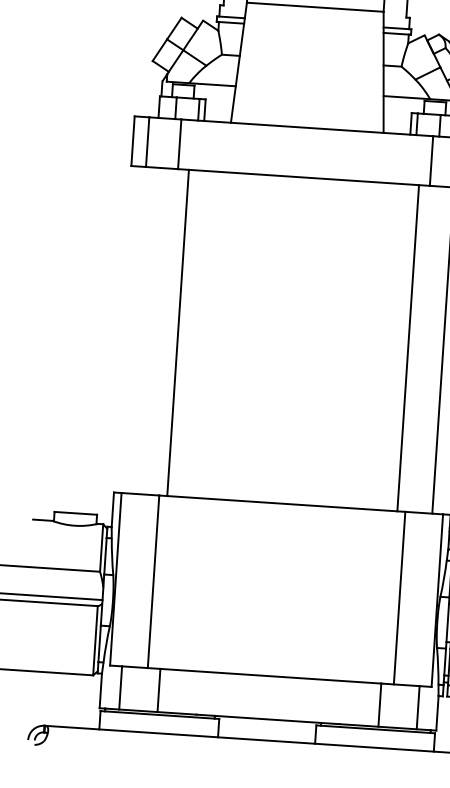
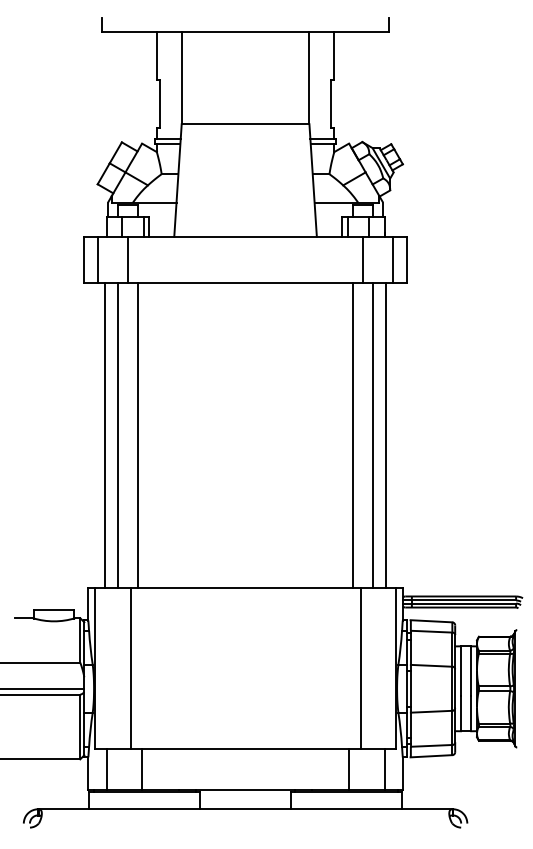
line: (143, 330) -> (105, 435), added
line: (156, 331) -> (117, 435), added
line: (430, 349) -> (373, 435), added

